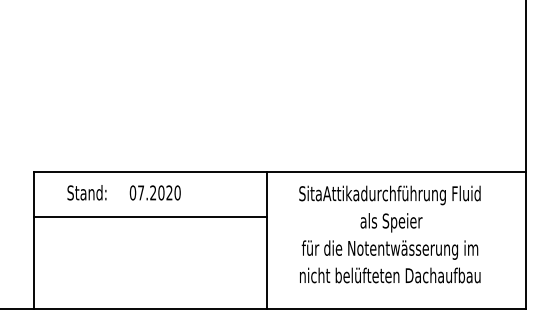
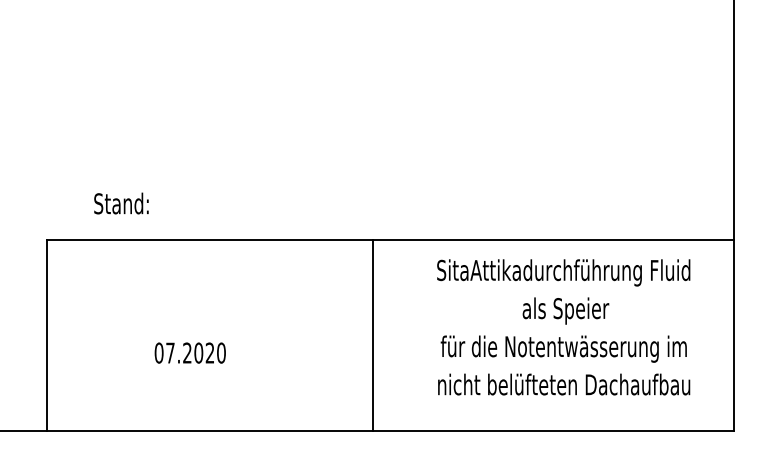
text: (86, 192) -> (120, 203), moved
text: (154, 192) -> (189, 352), moved
line: (150, 217) -> (210, 303), removed
text: (389, 234) -> (563, 327), moved

